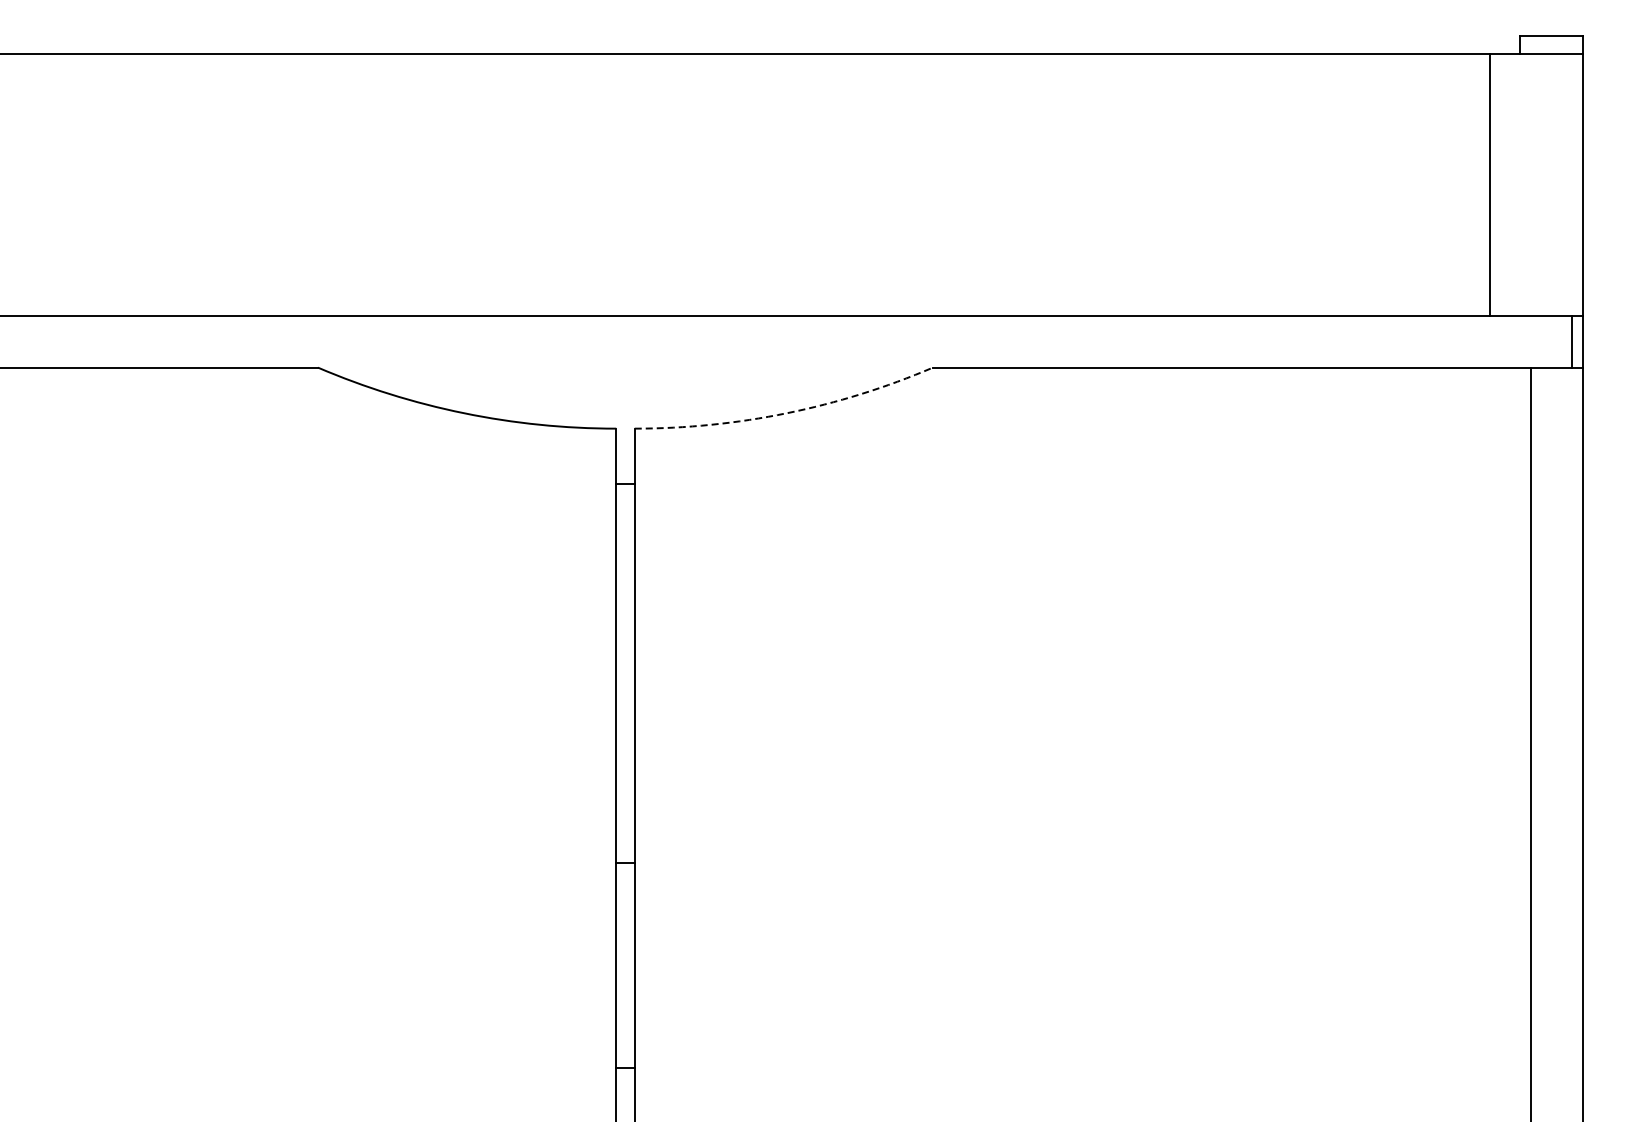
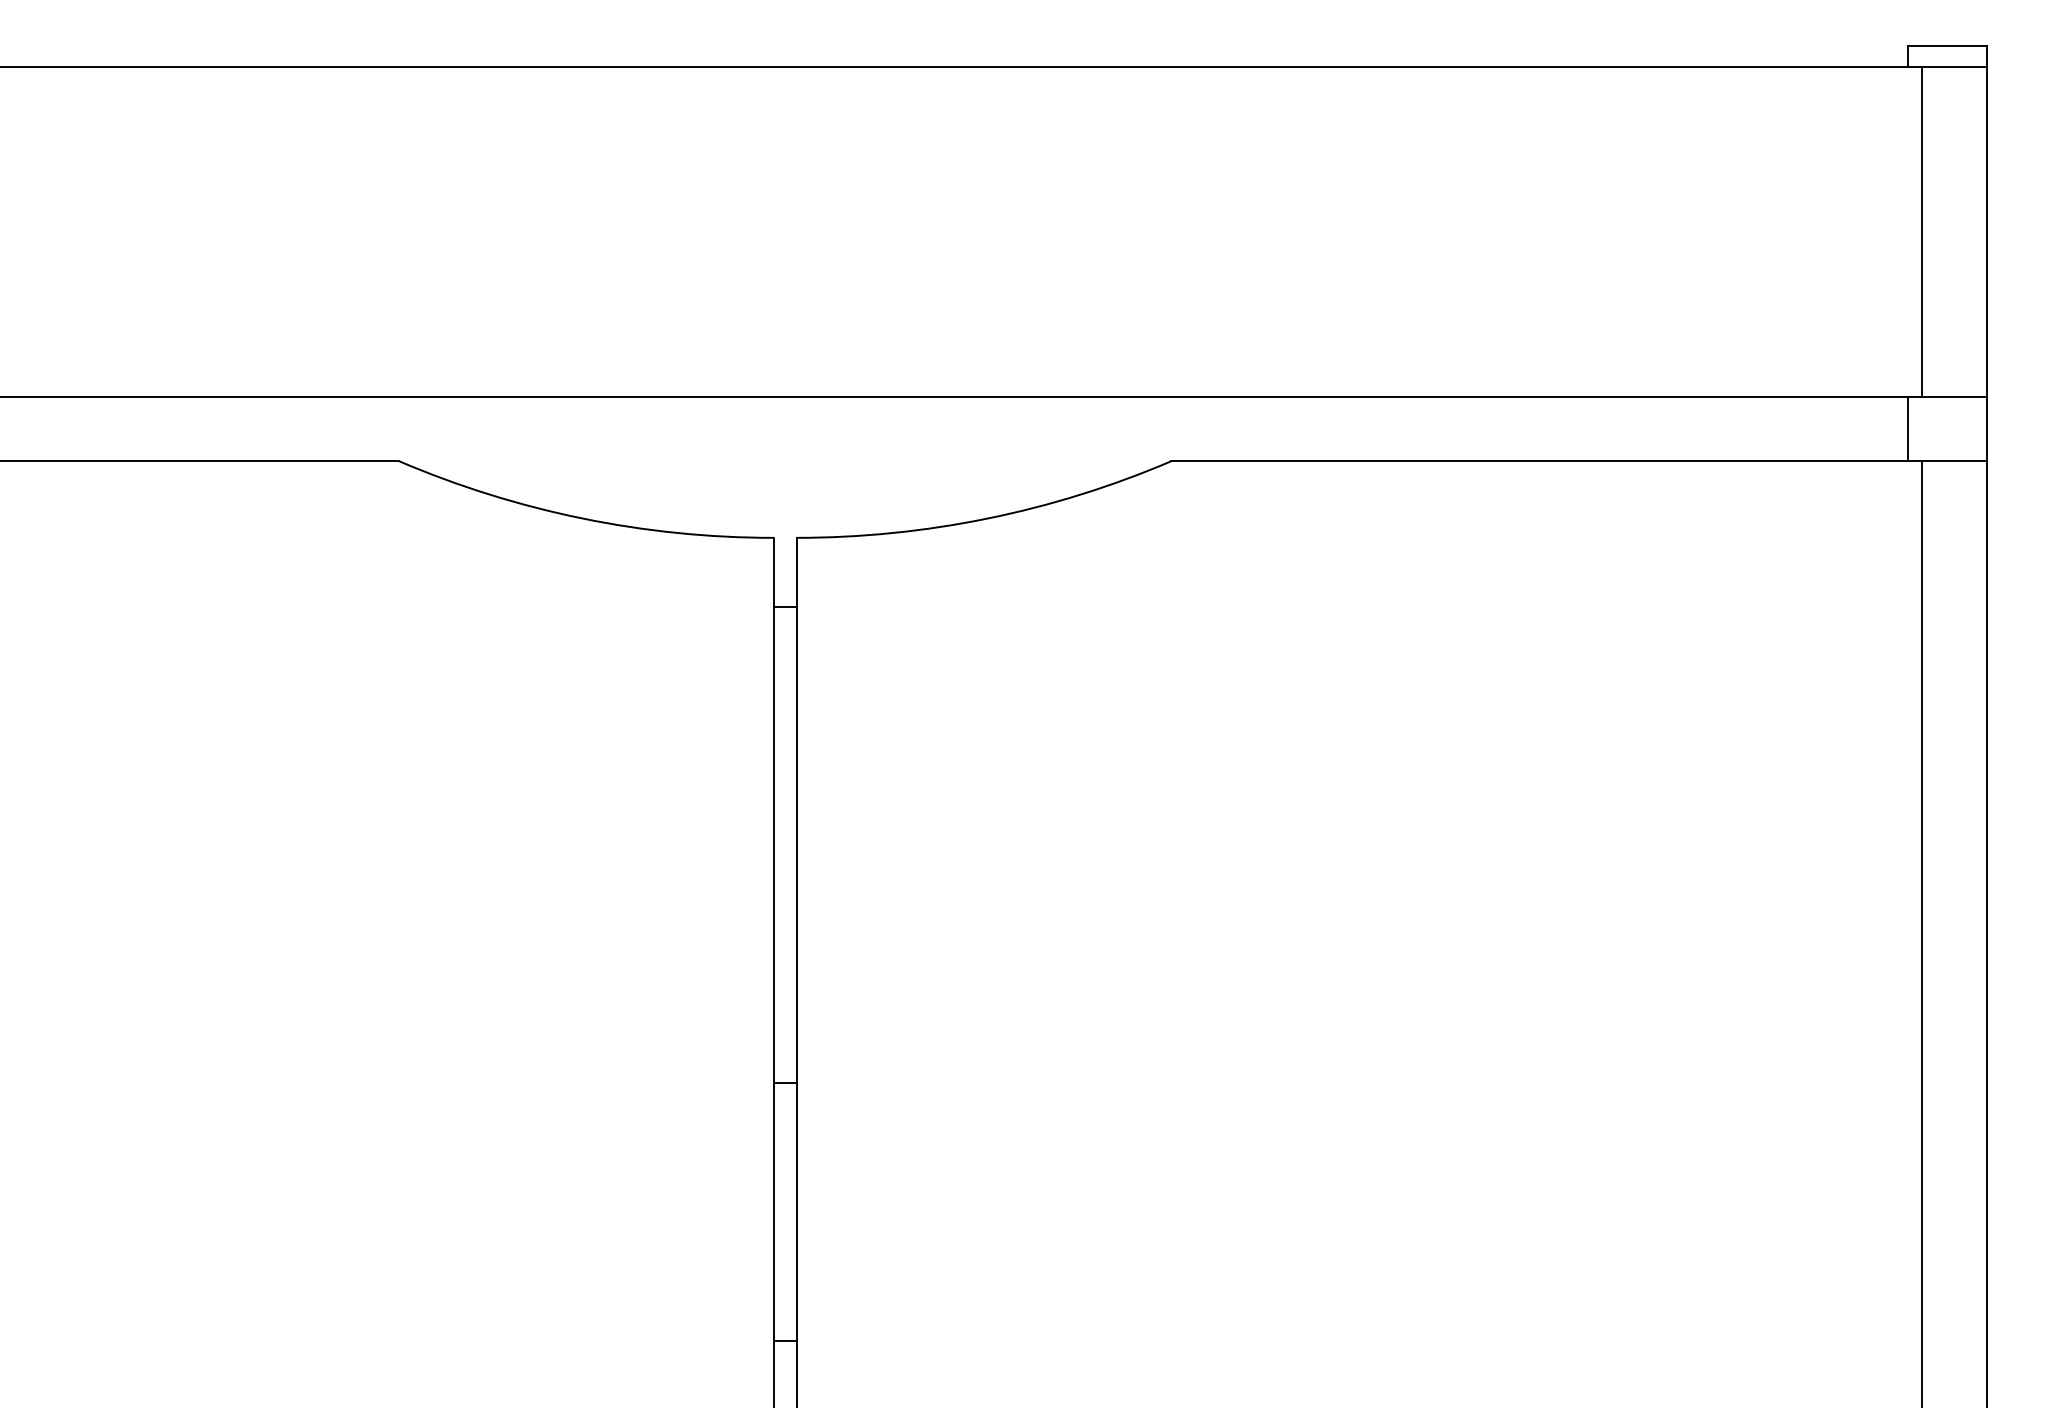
line: (1490, 184) -> (1922, 231), moved
line: (1572, 341) -> (1908, 428), moved
arc: (786, 413) -> (987, 518), dashed -> solid

